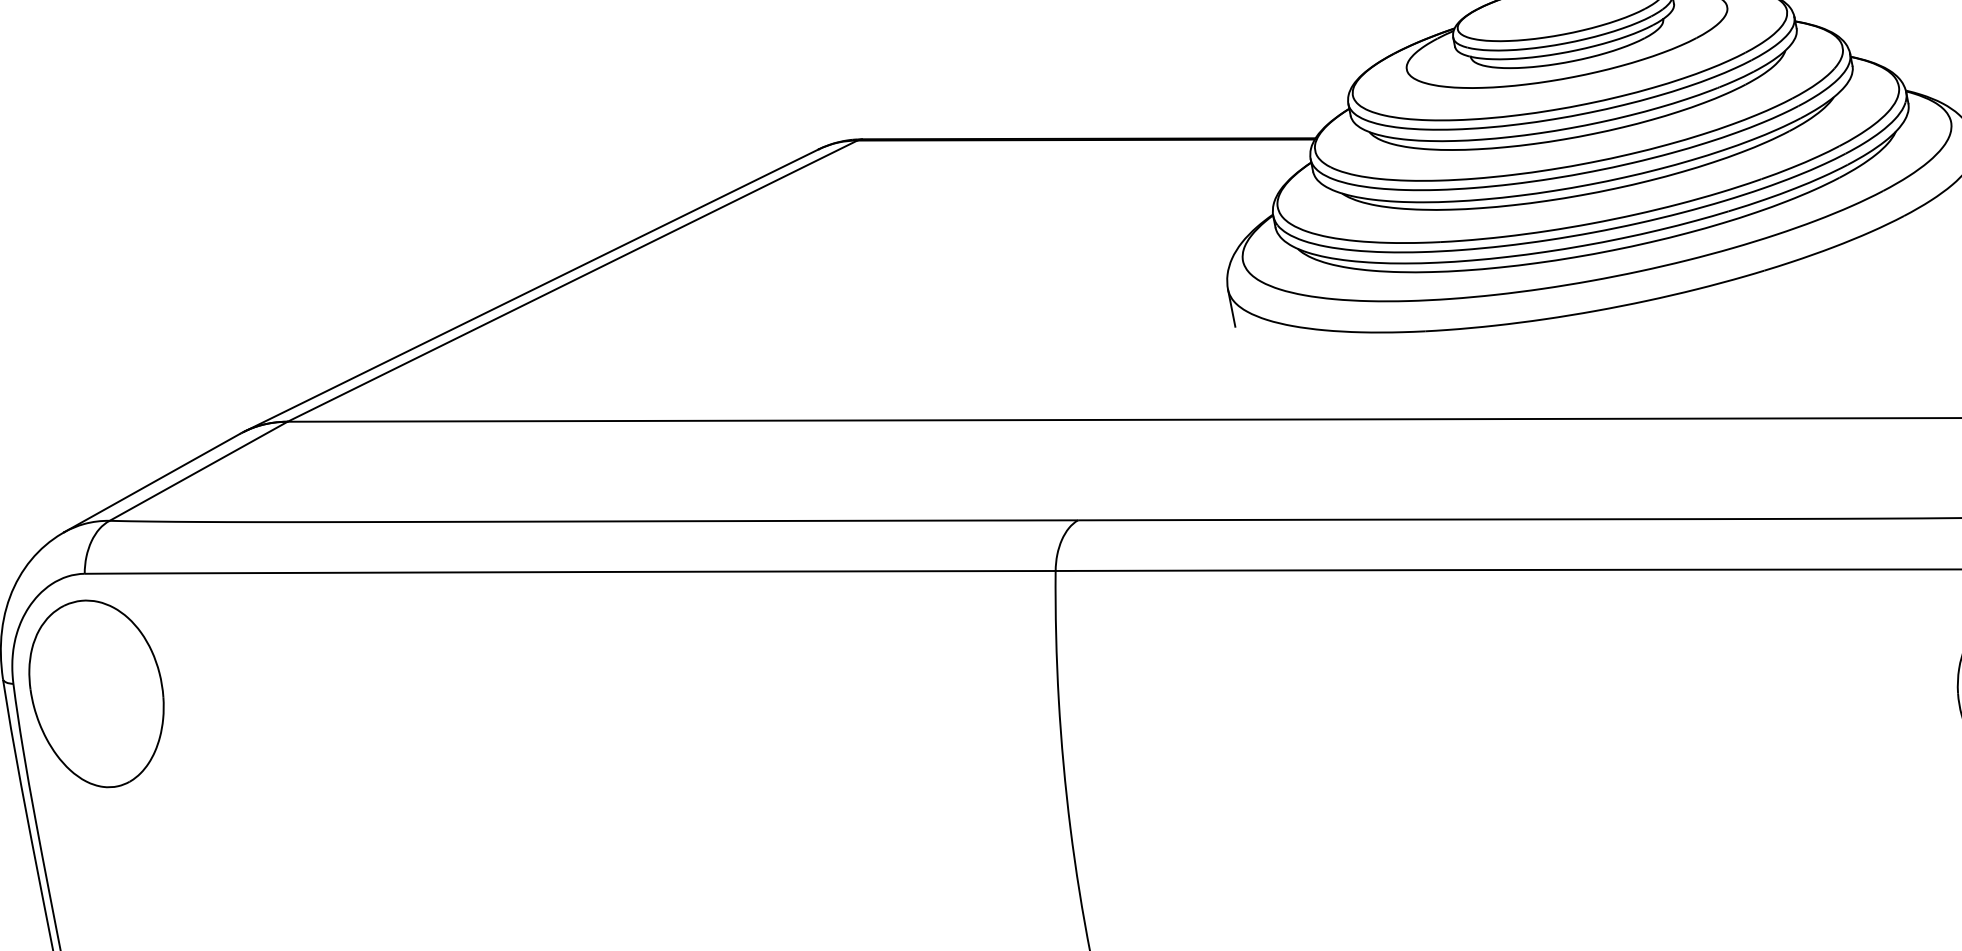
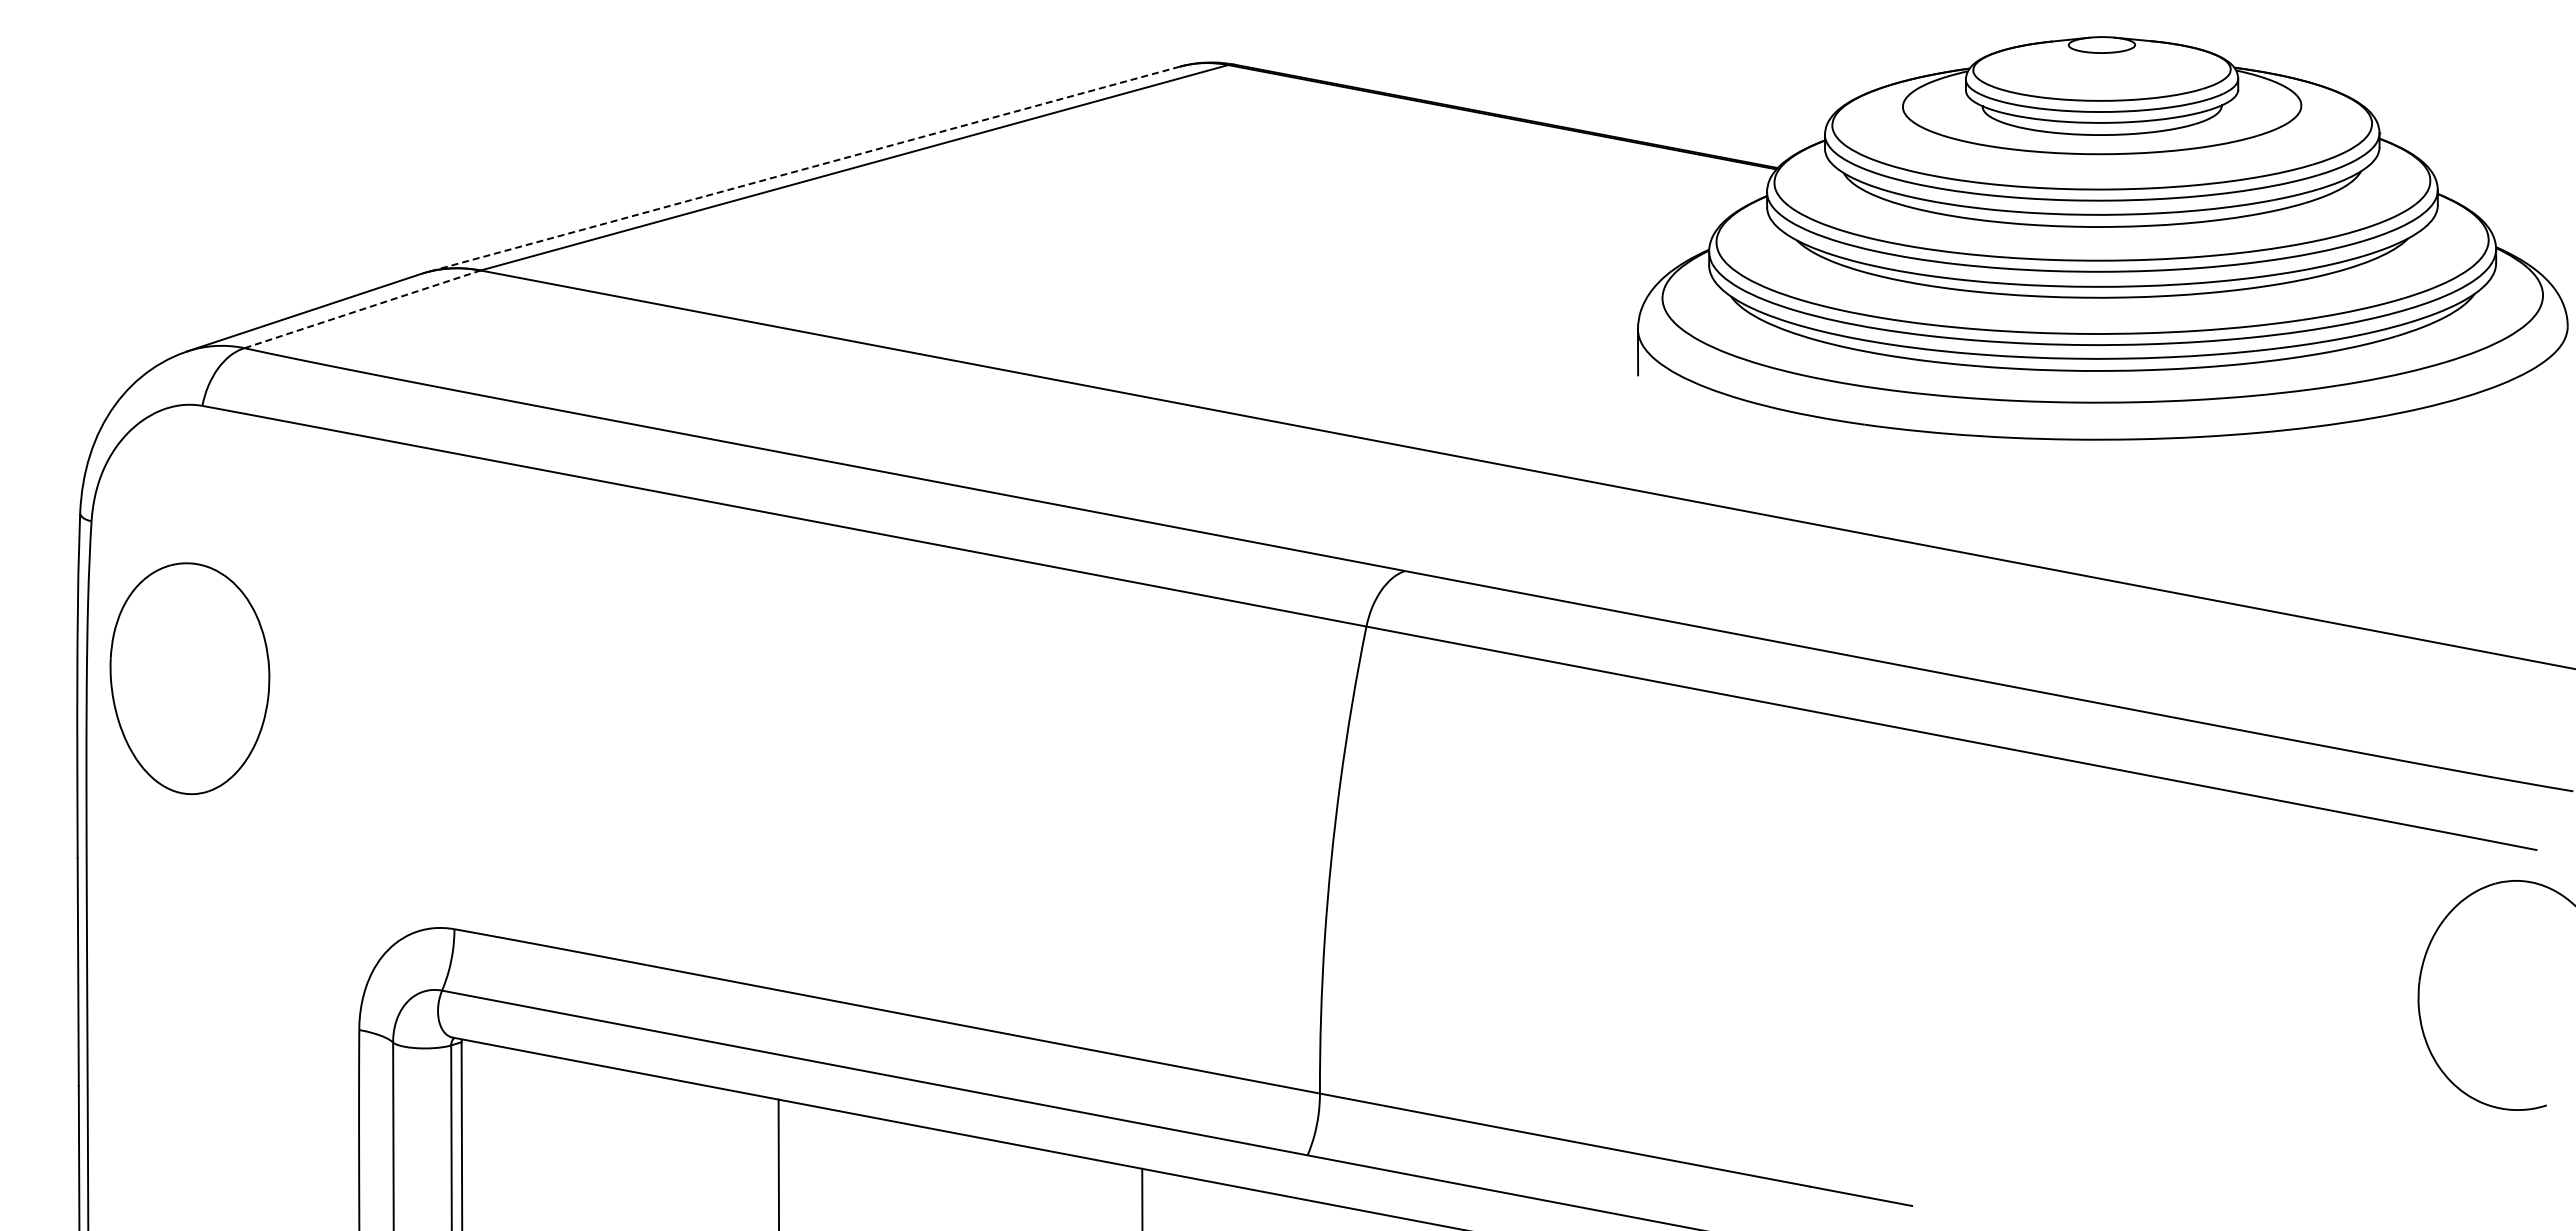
line: (530, 290) -> (802, 169), solid -> dashed
line: (199, 471) -> (363, 309), solid -> dashed
part: (97, 693) -> (189, 678), moved

